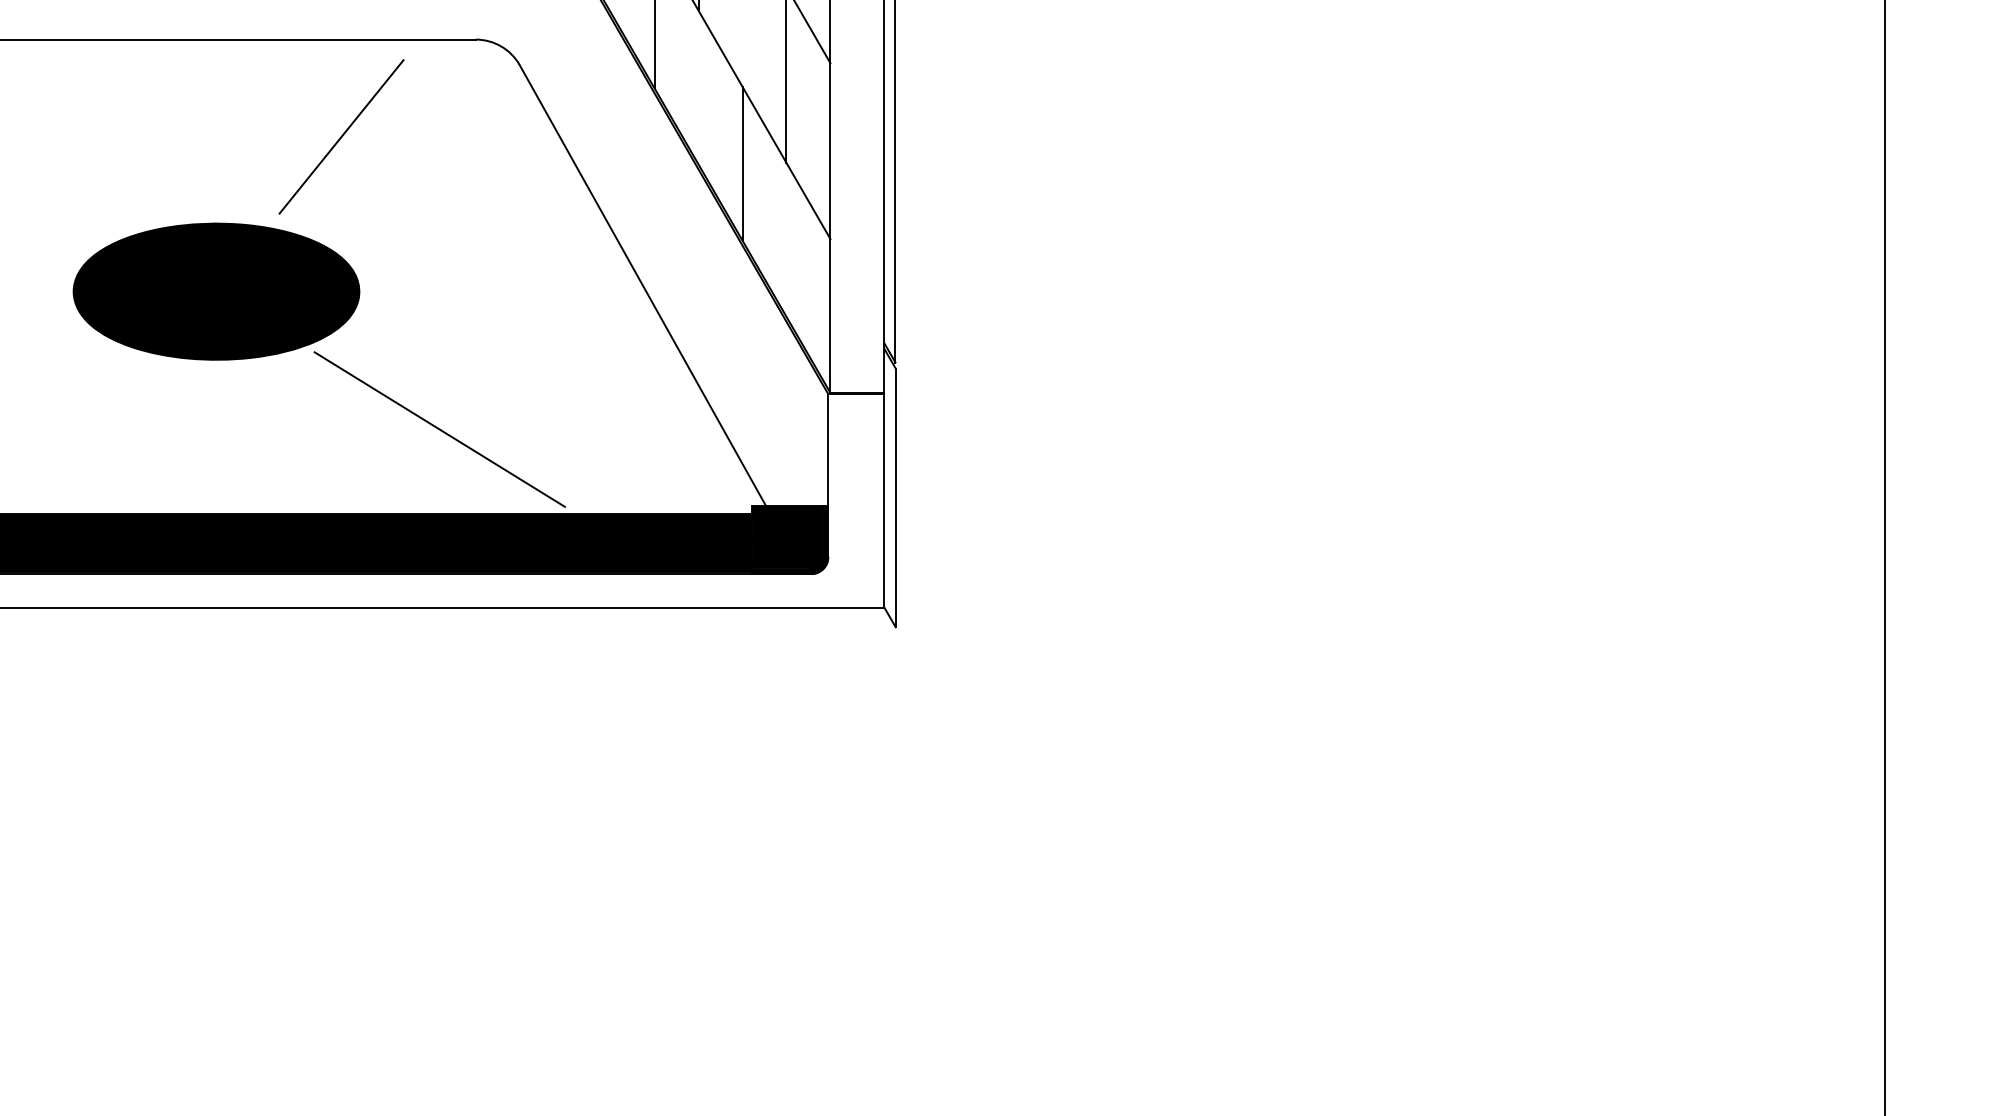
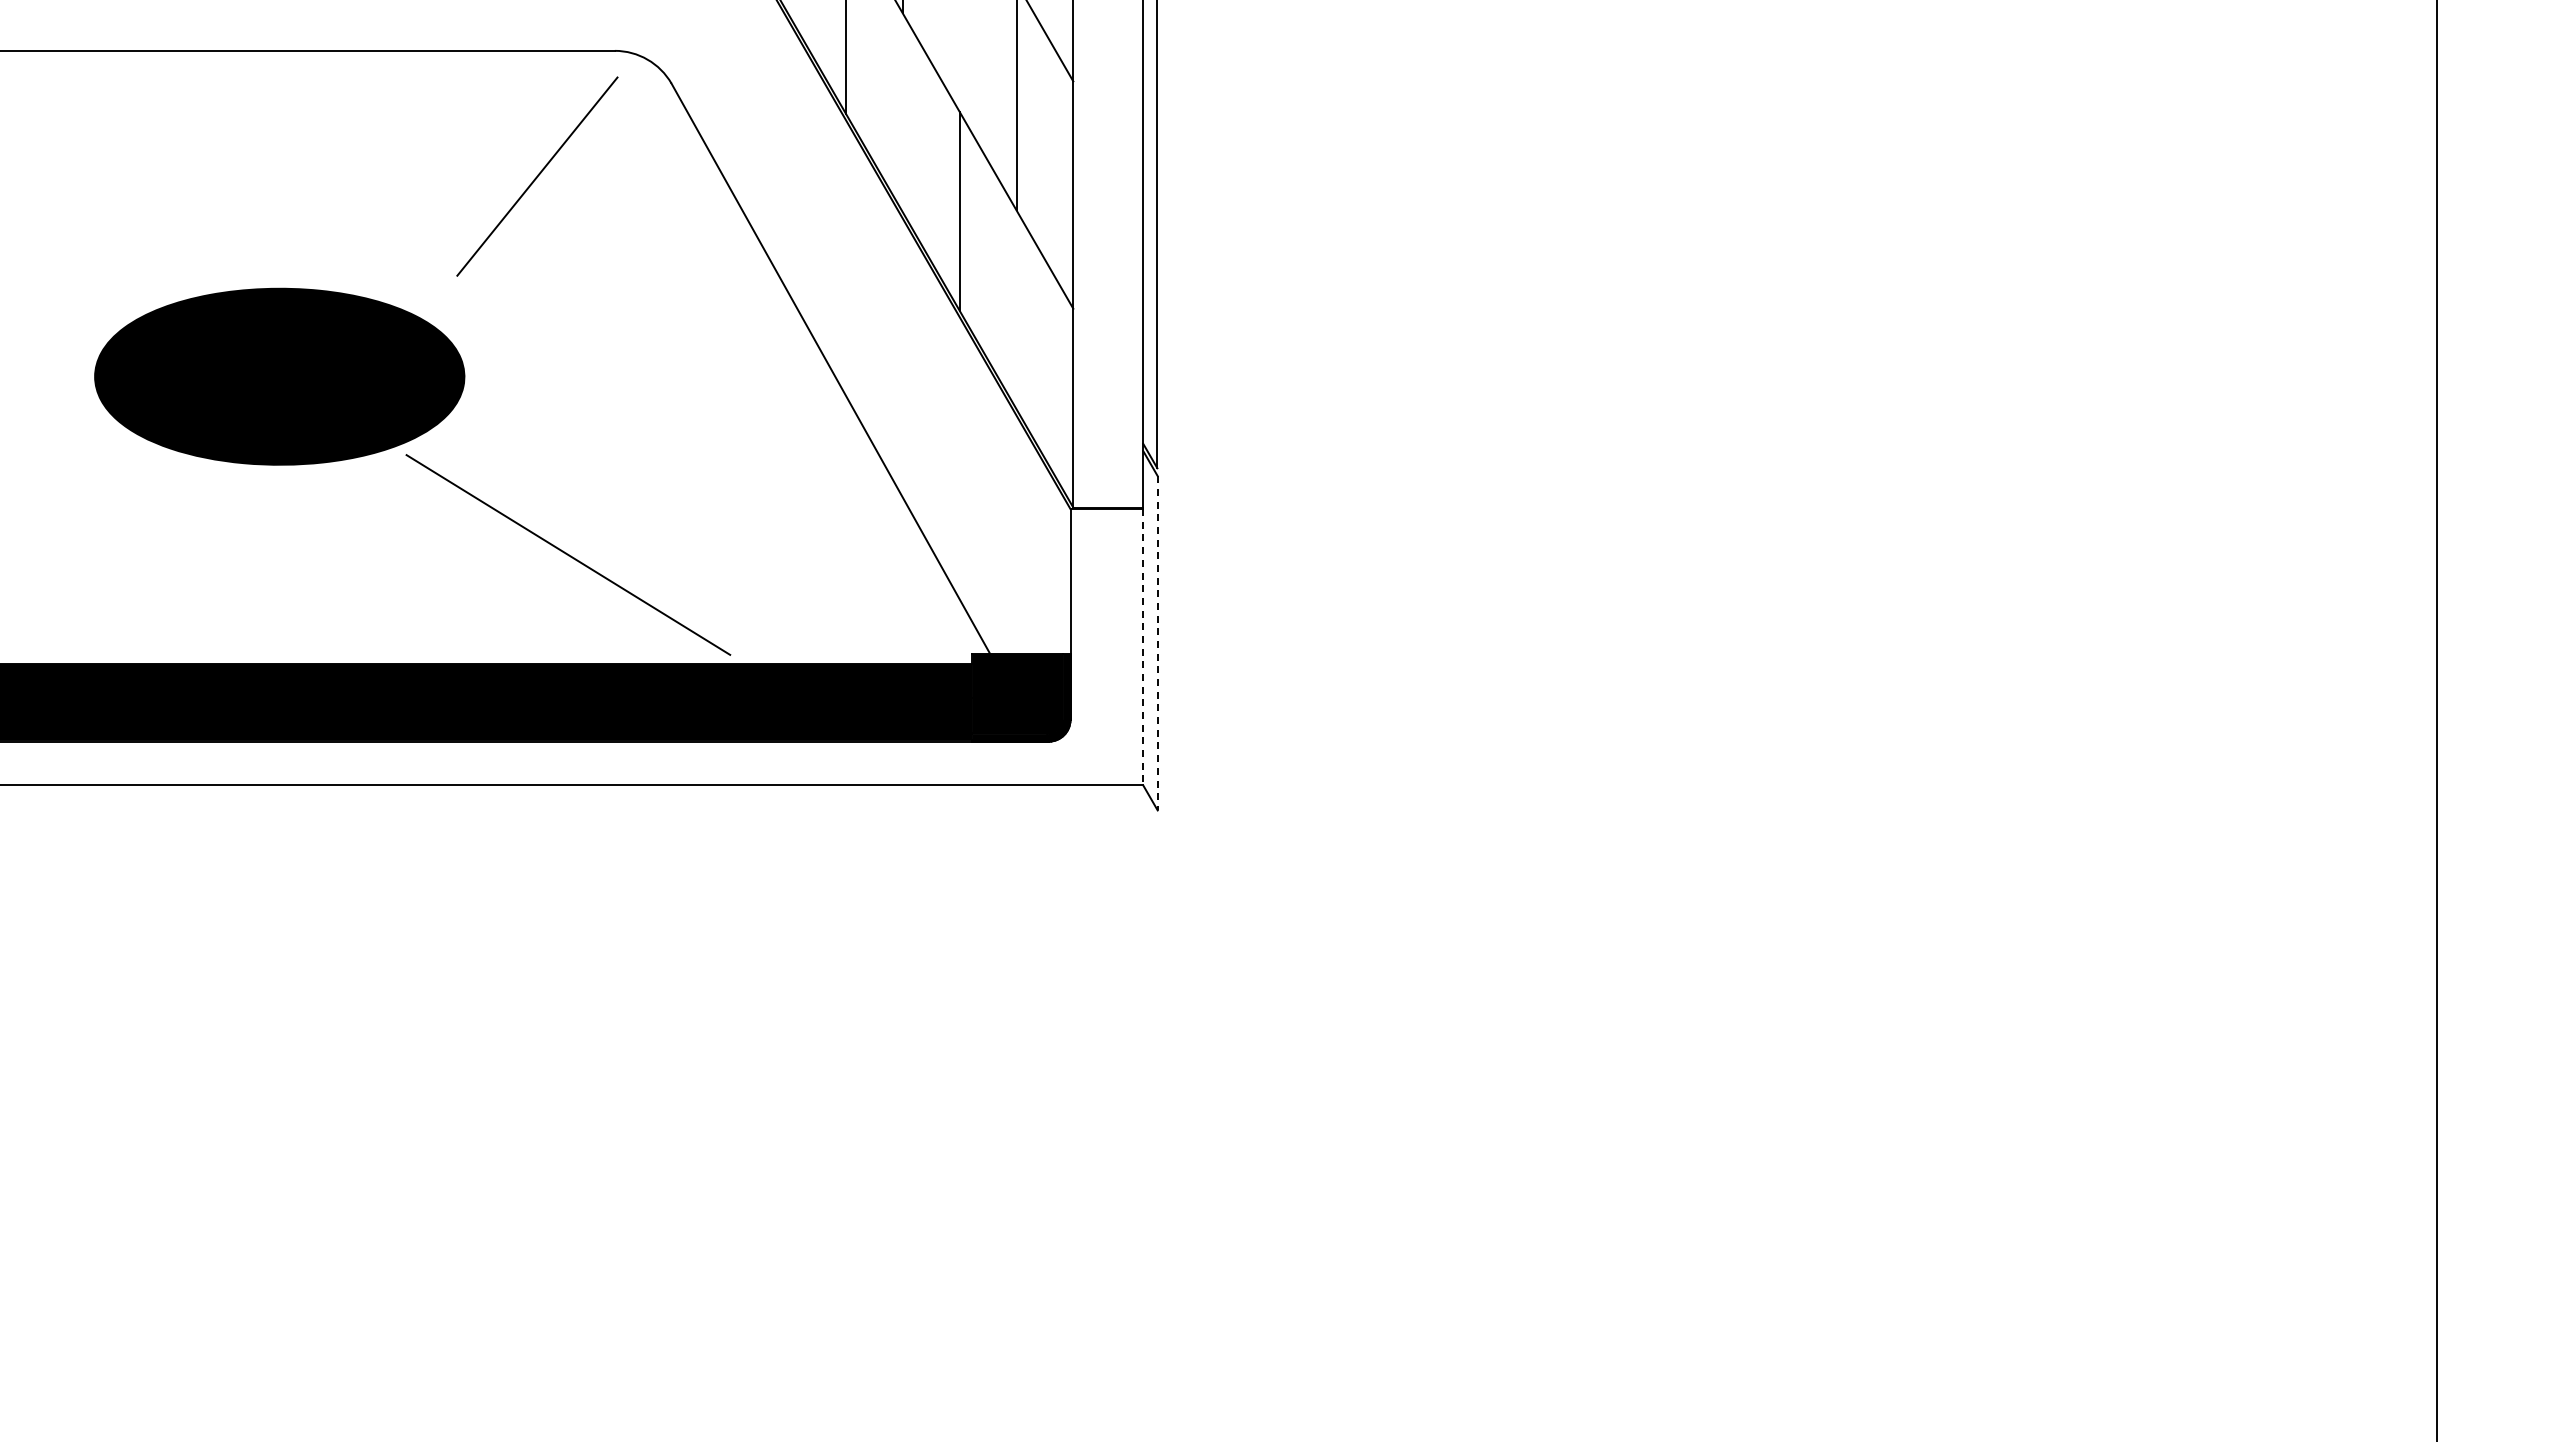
line: (341, 136) -> (537, 176), moved
line: (895, 498) -> (1157, 643), solid -> dashed
line: (884, 501) -> (1143, 647), solid -> dashed

